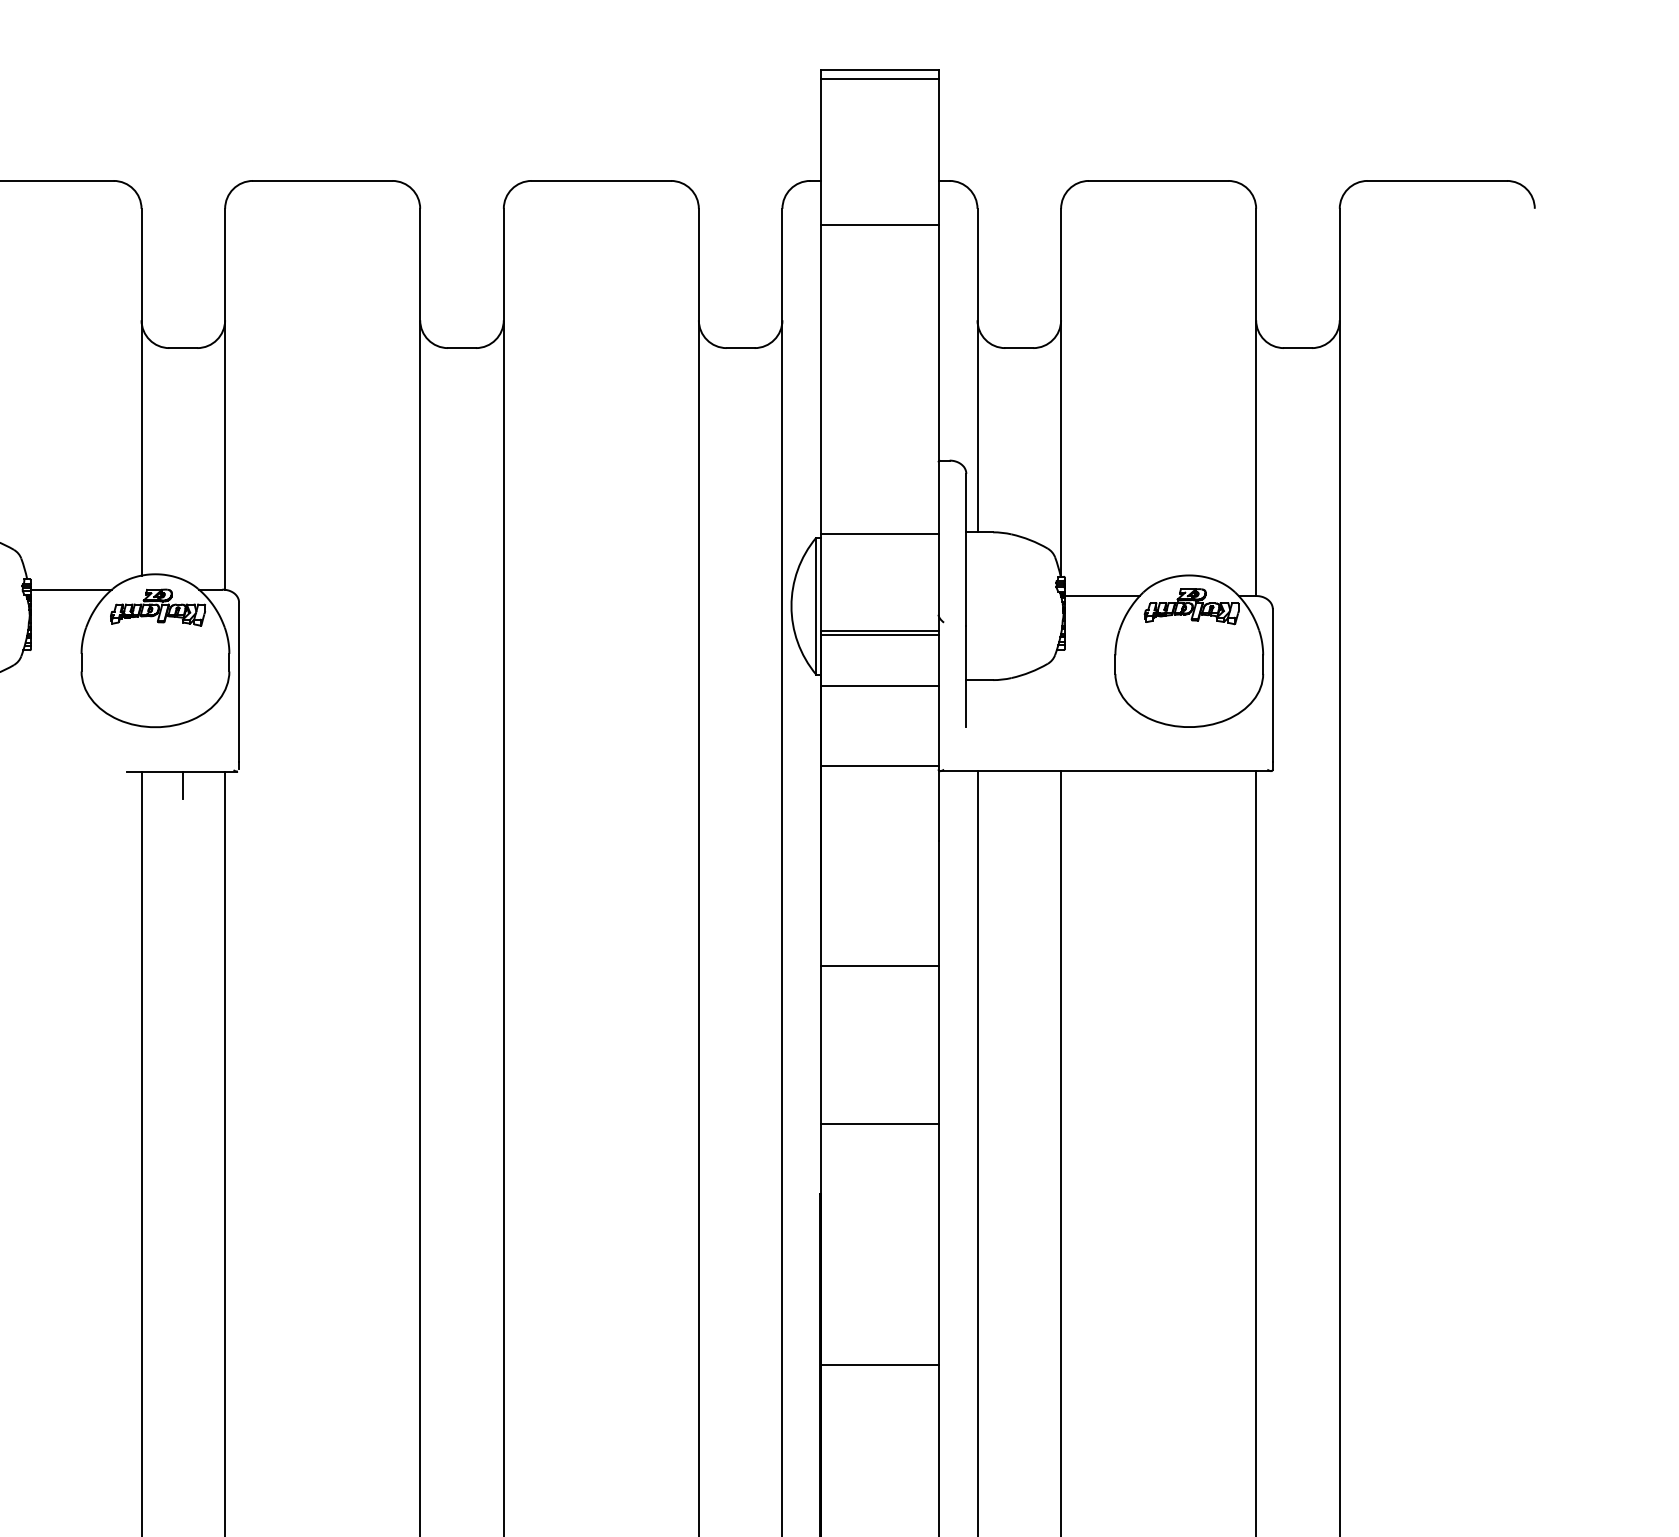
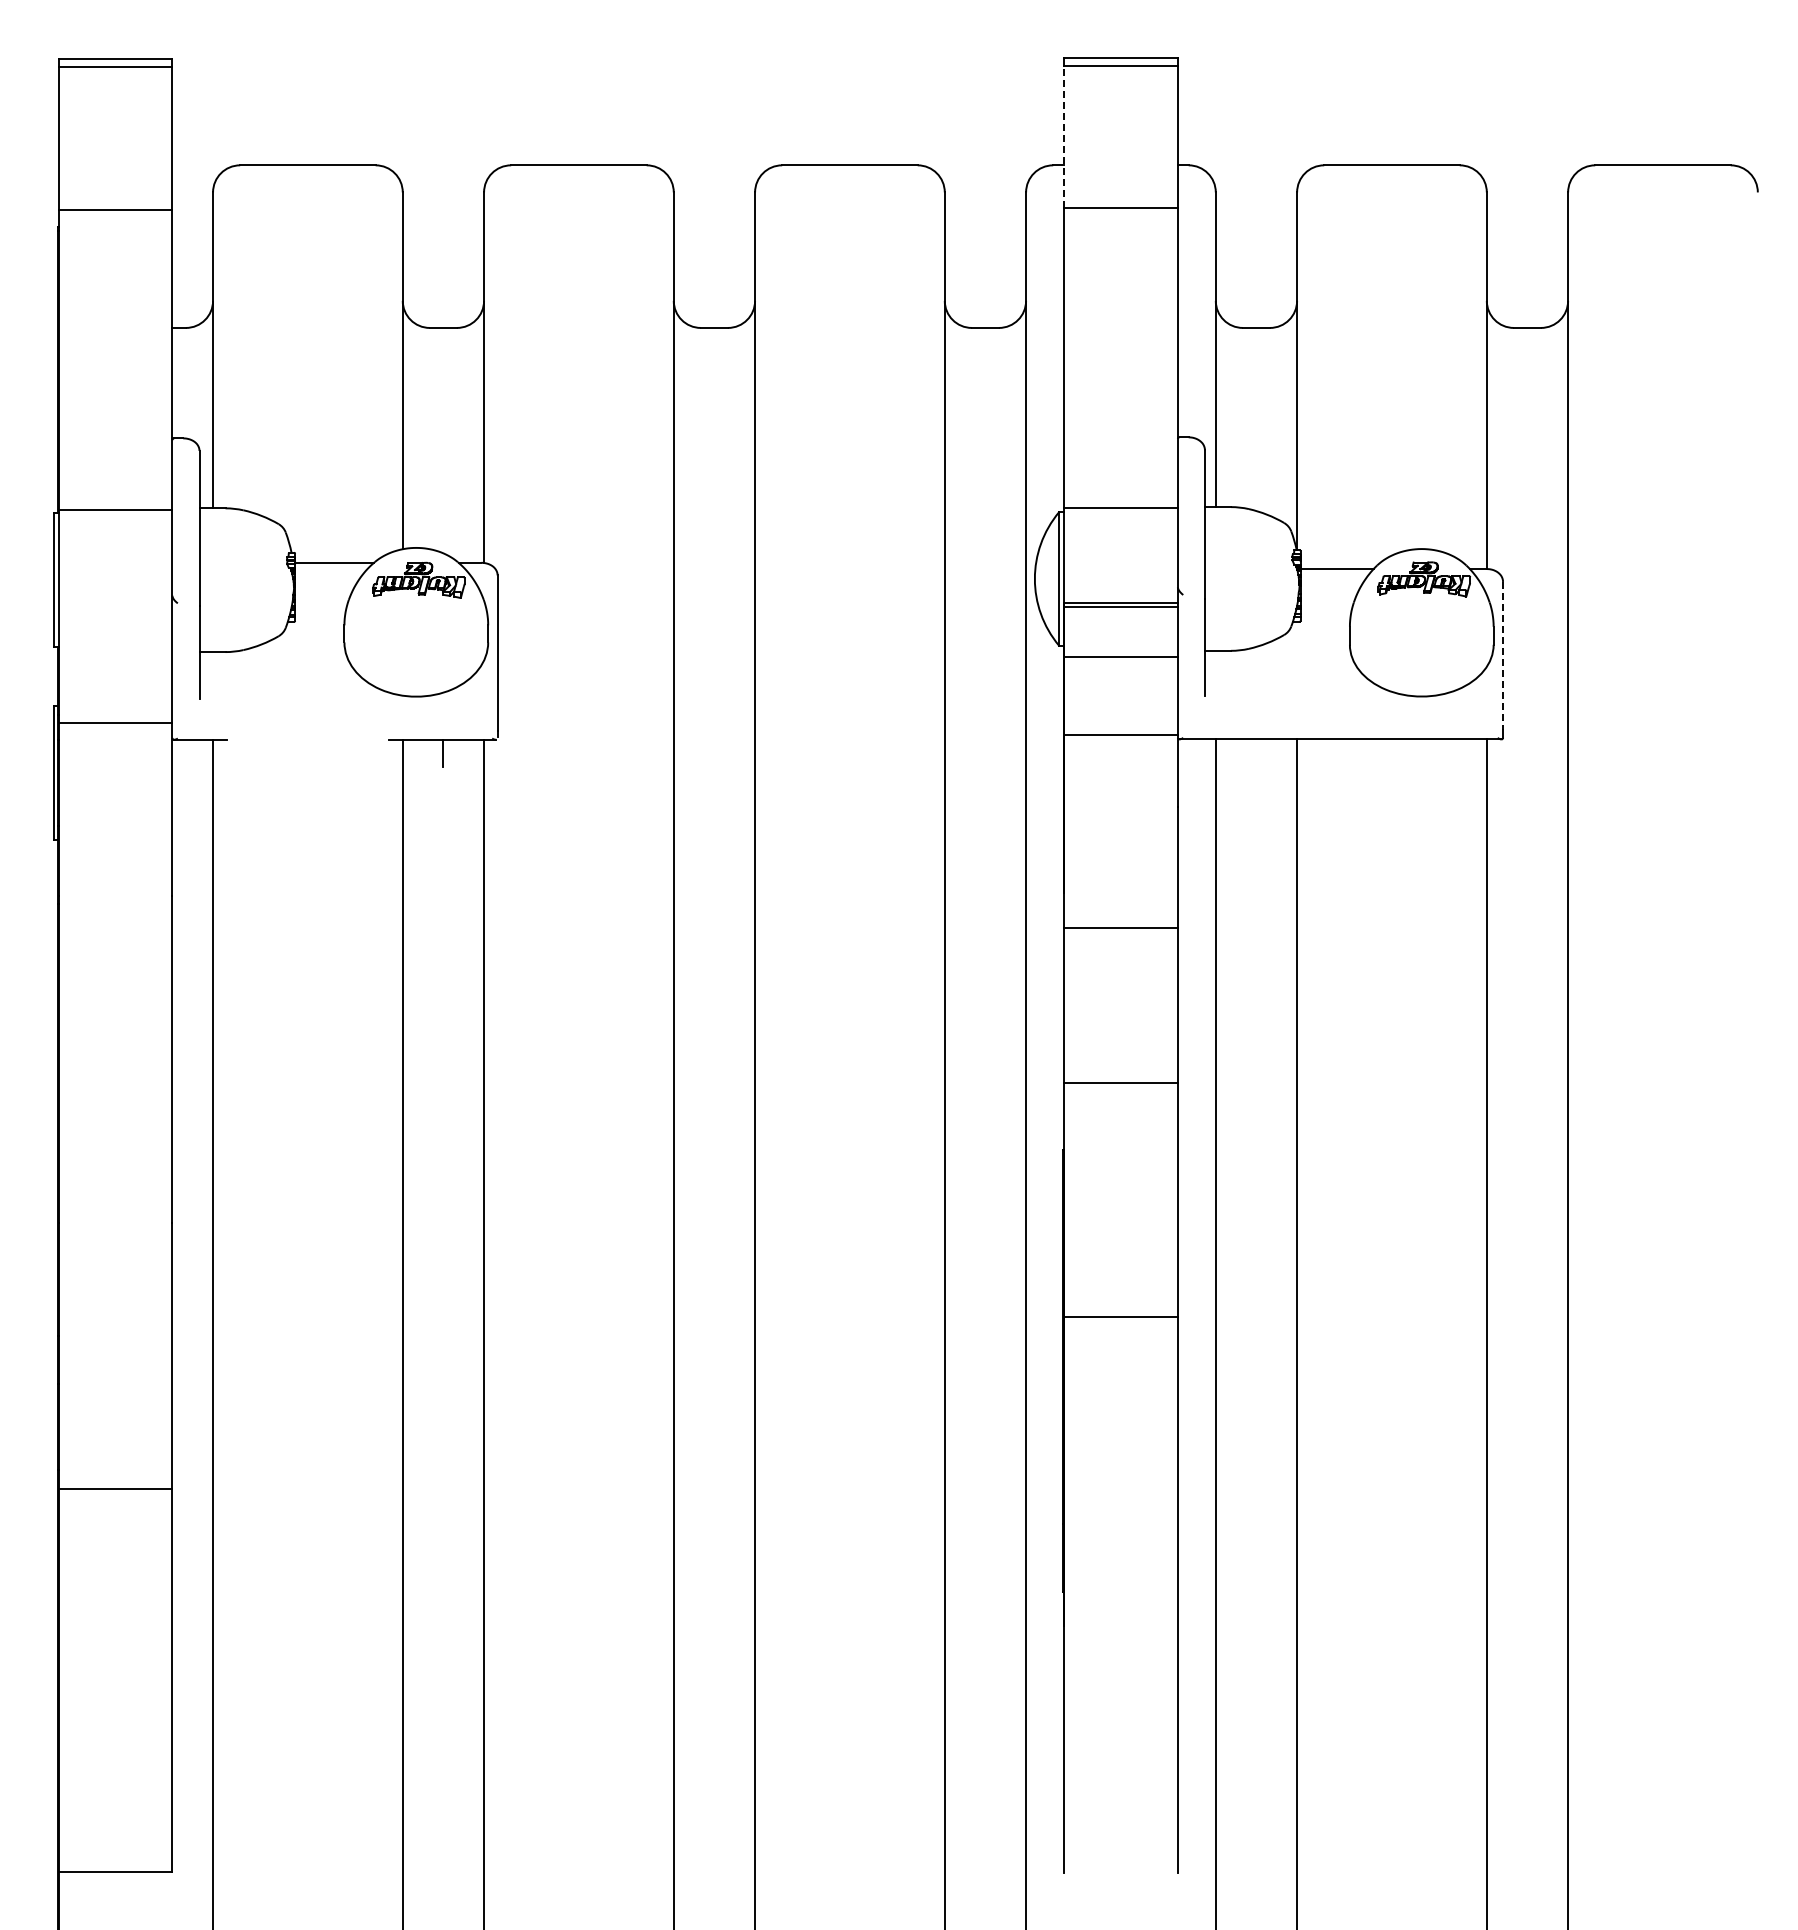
line: (821, 151) -> (1064, 136), solid -> dashed
line: (1273, 685) -> (1503, 656), solid -> dashed

